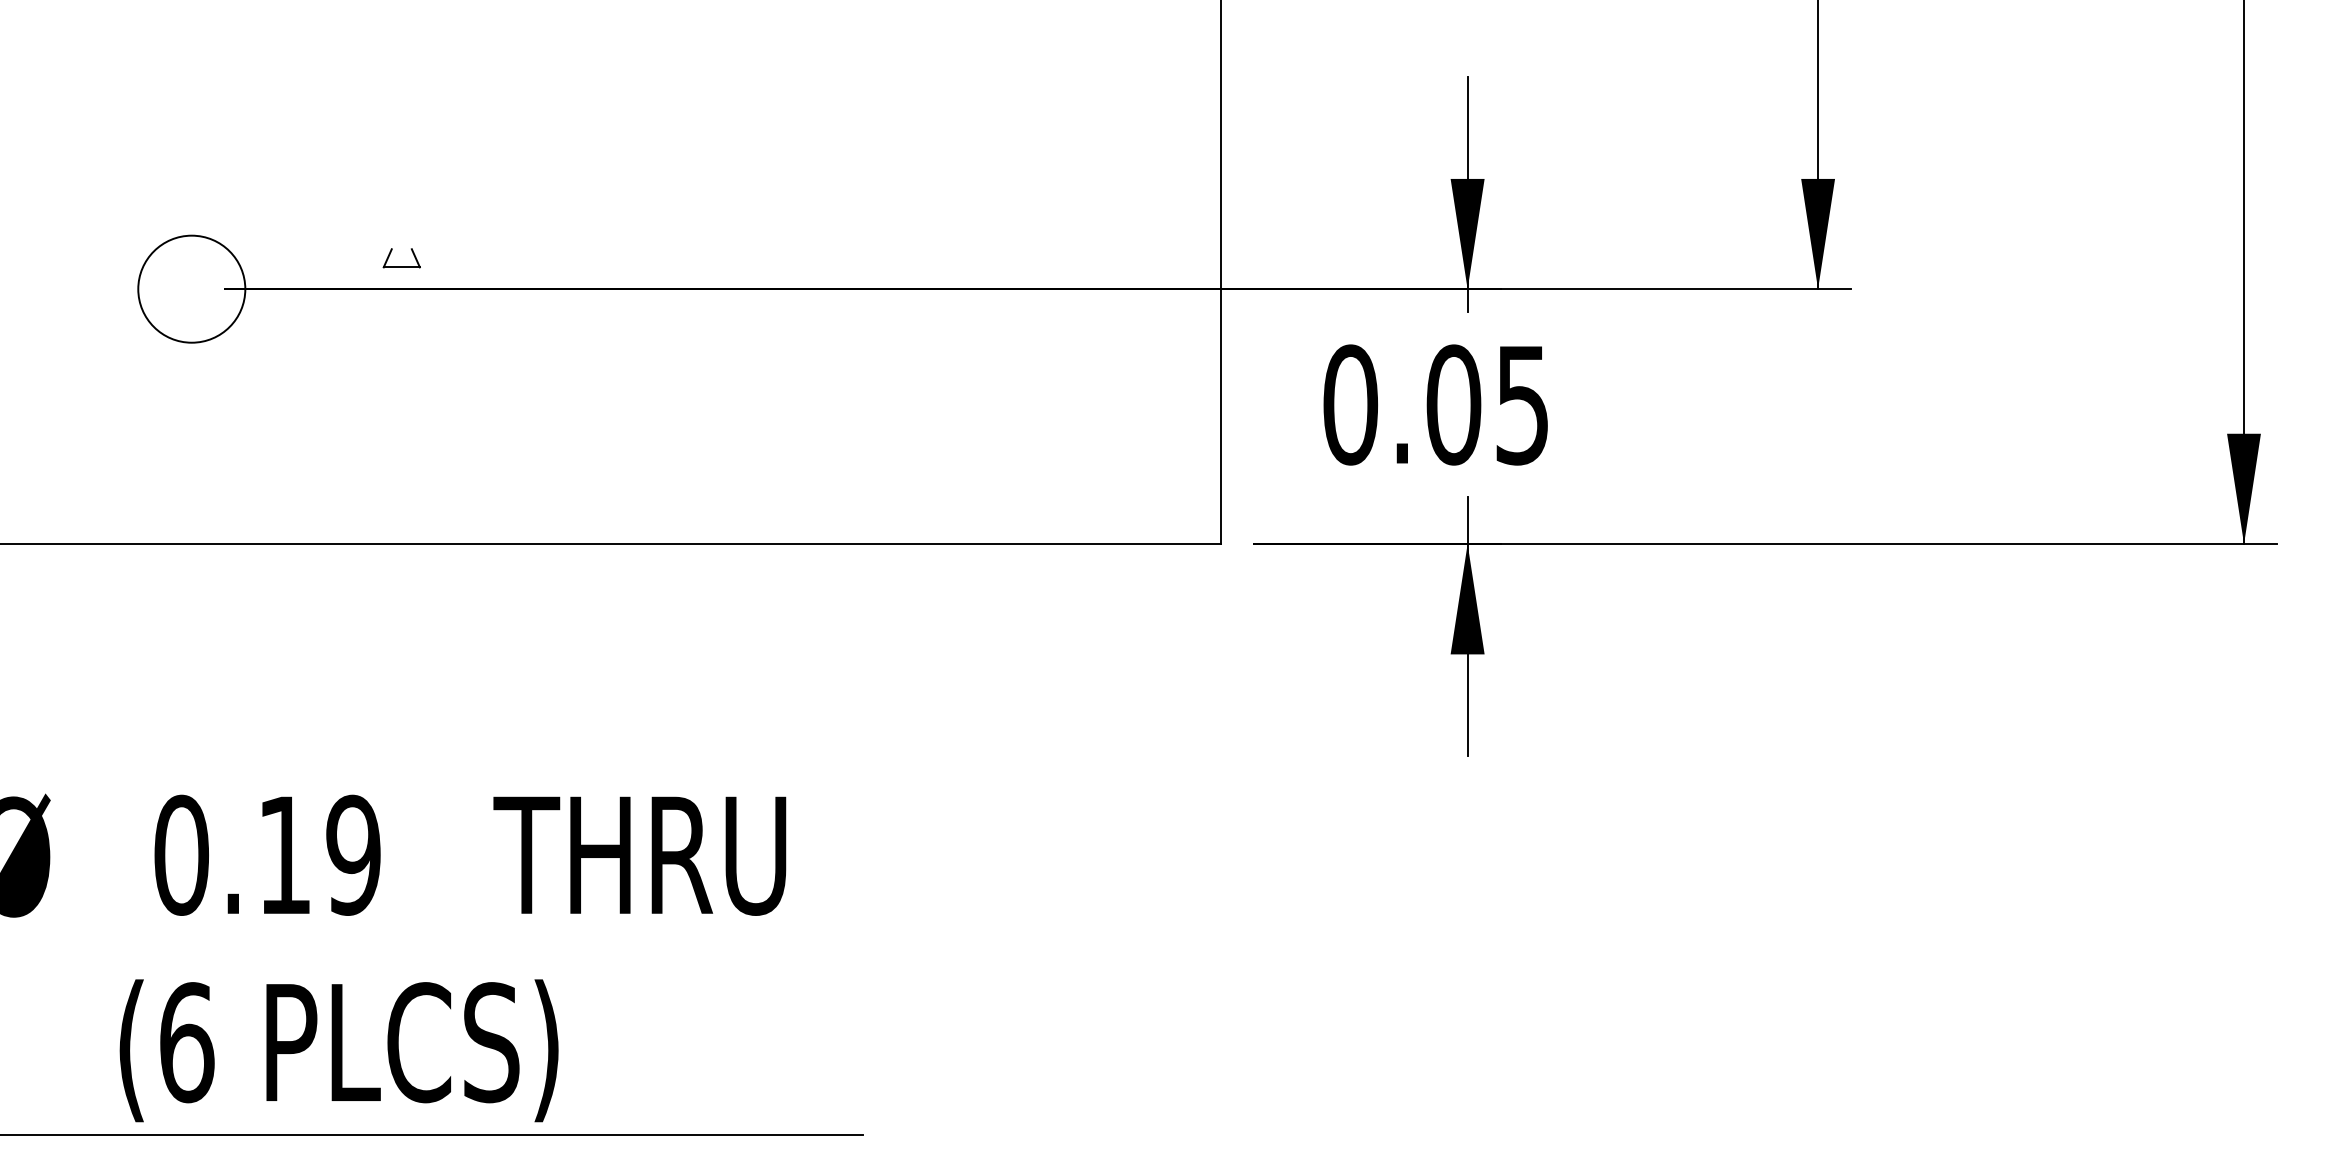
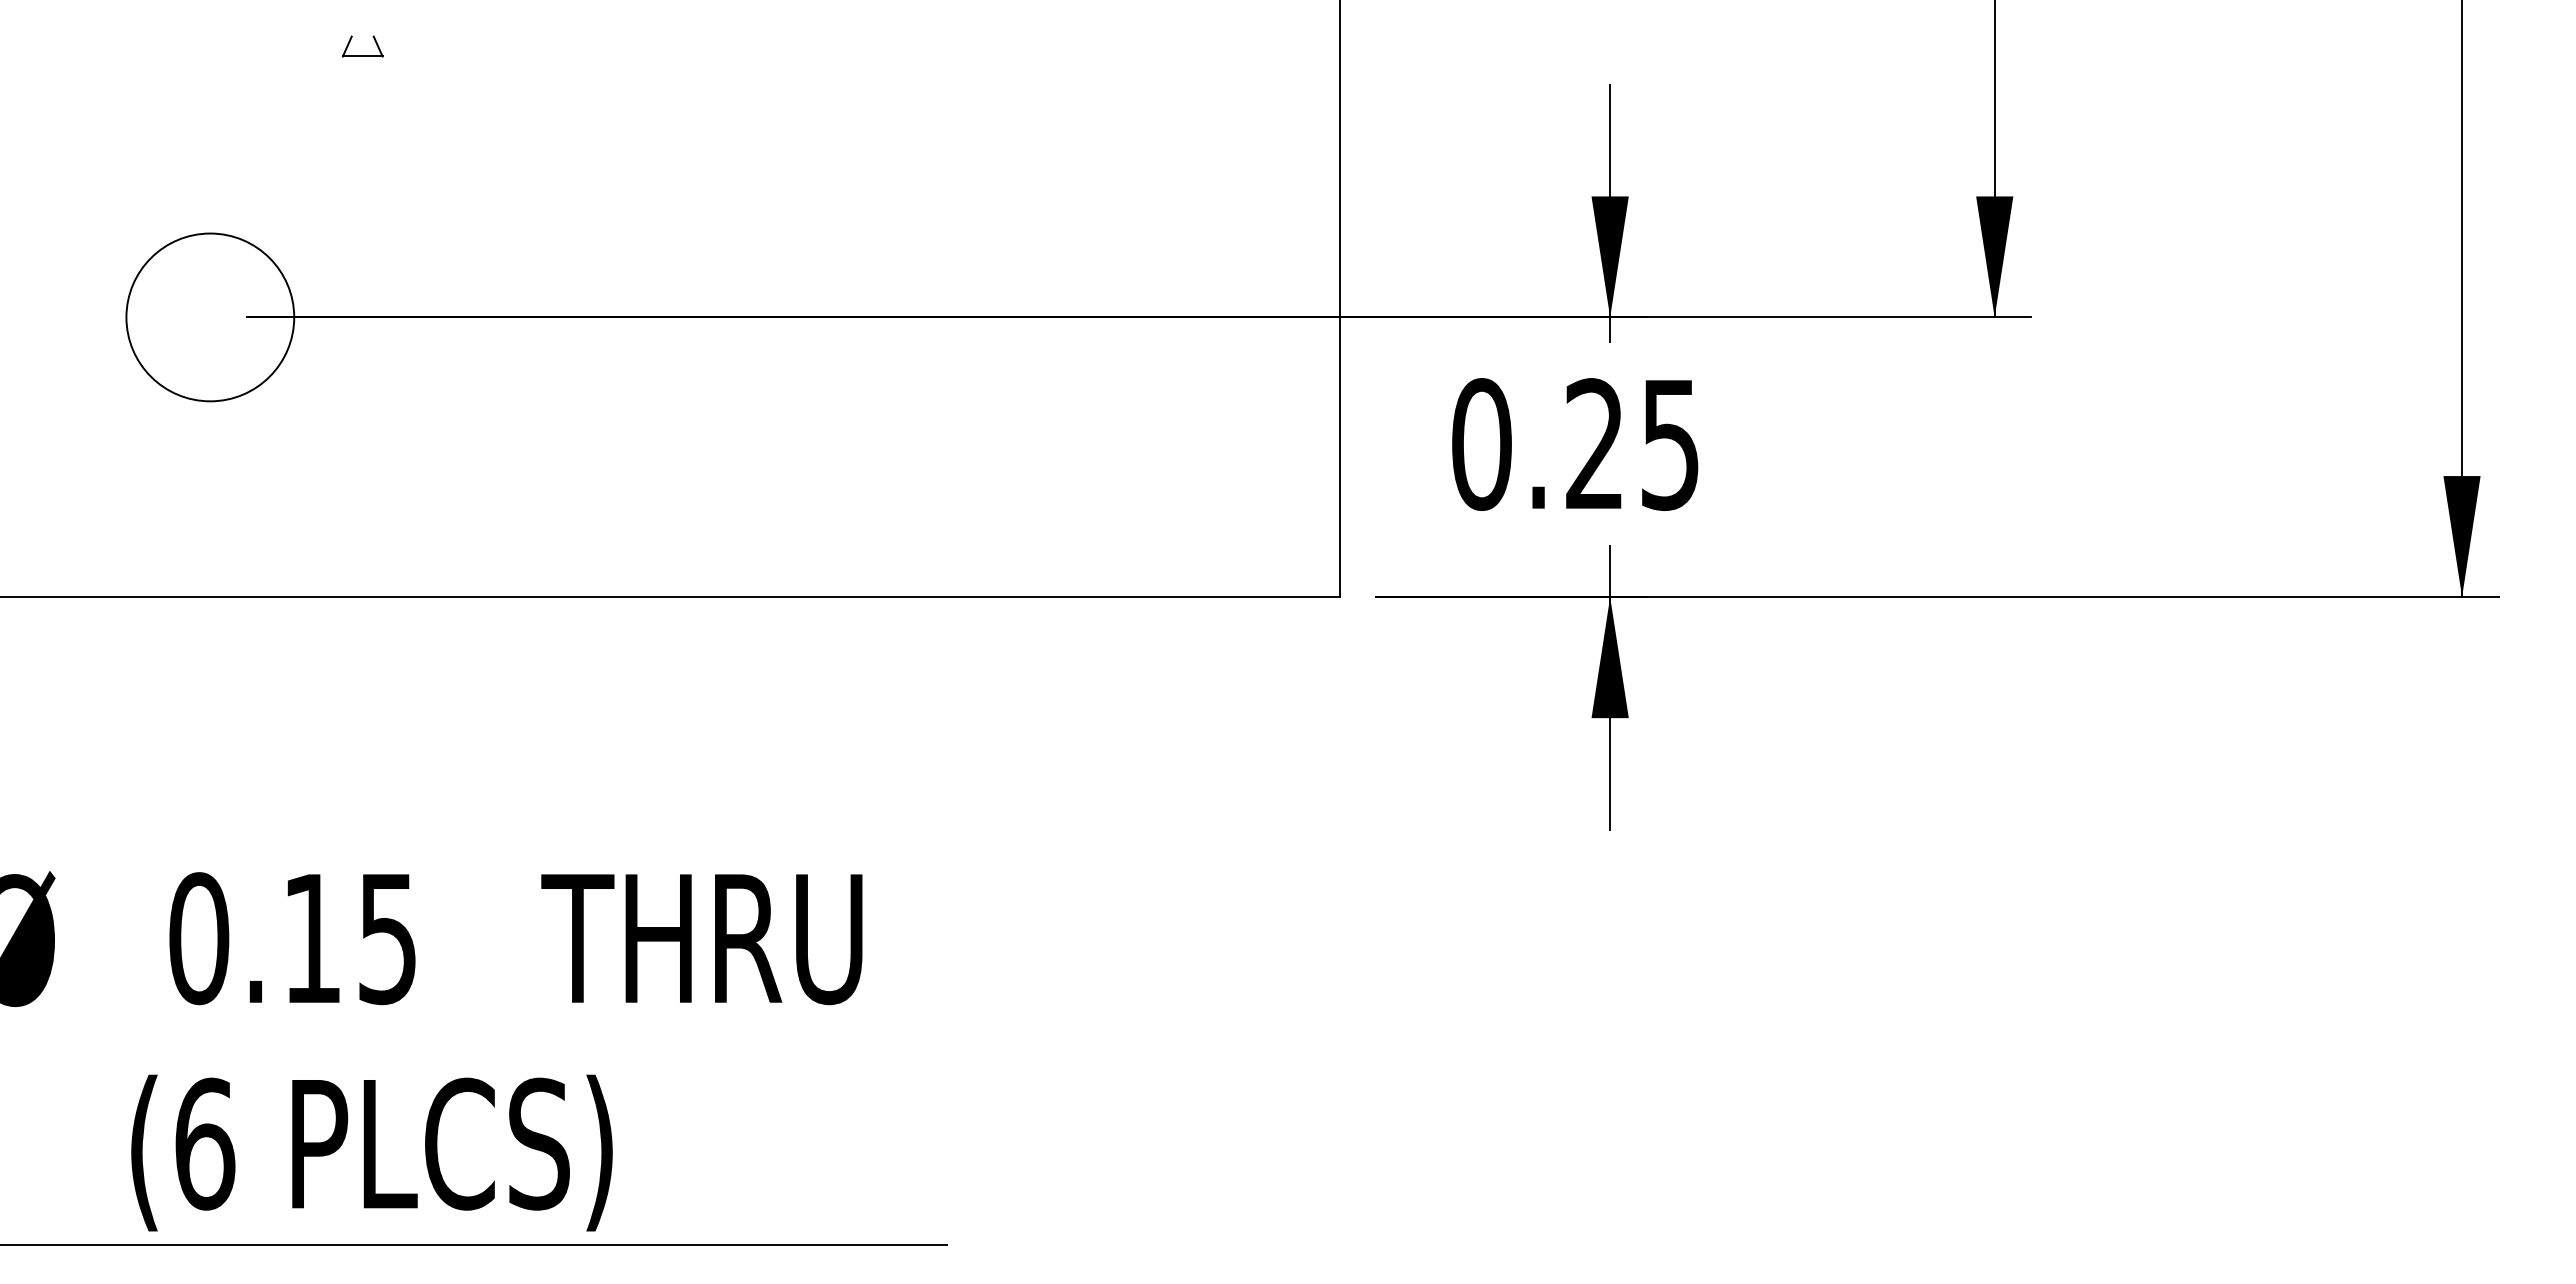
part: (401, 266) -> (362, 55), moved
circle: (191, 289) -> (210, 317), size x1.43
text: (1454, 404) -> (1595, 444), 0.05 -> 0.25
text: (353, 855) -> (387, 938), 0.19 -> 0.15

